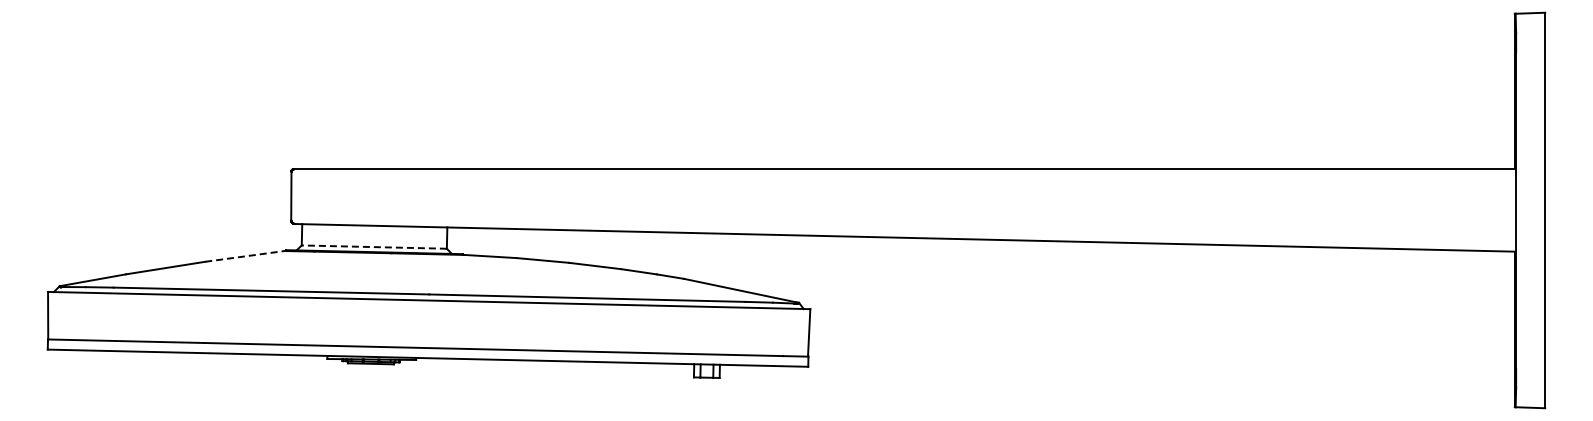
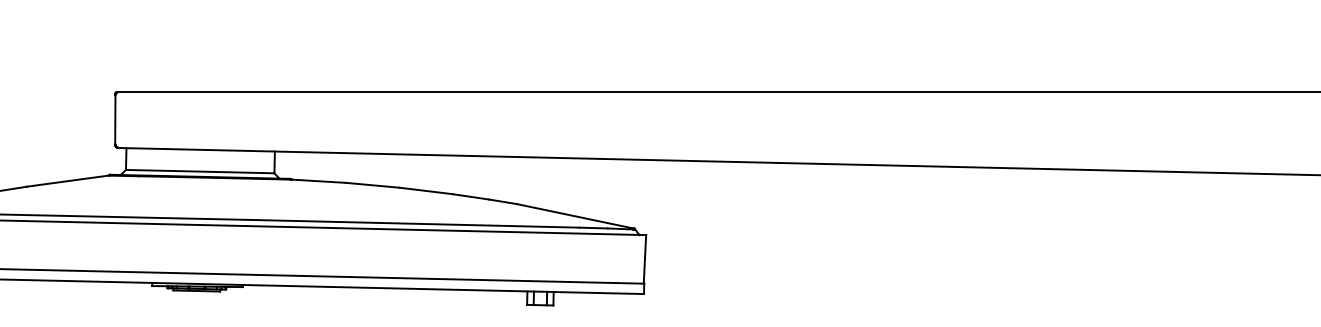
line: (374, 247) -> (200, 172), dashed -> solid
line: (245, 256) -> (68, 181), dashed -> solid

